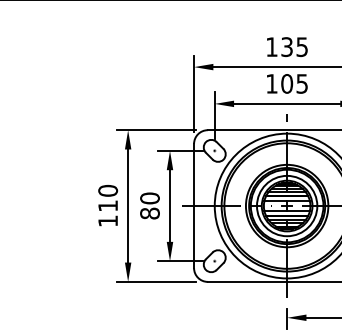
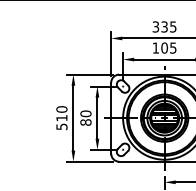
text: (271, 46) -> (155, 26), 135 -> 335
text: (107, 220) -> (61, 126), 110 -> 510

